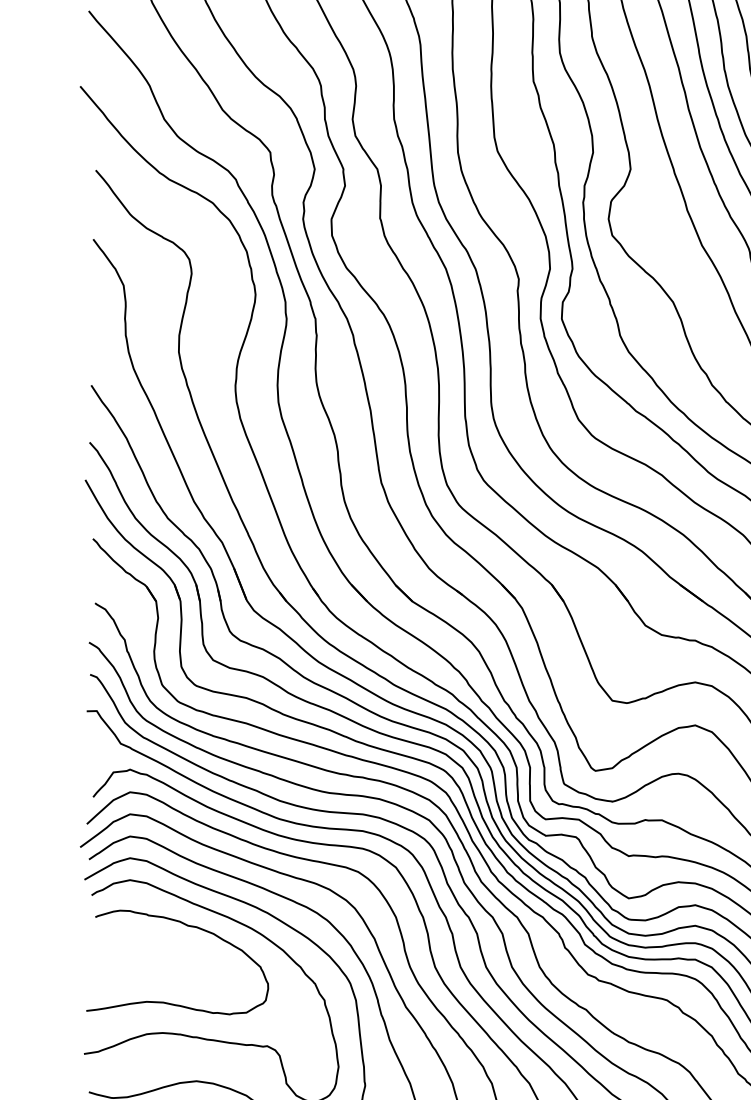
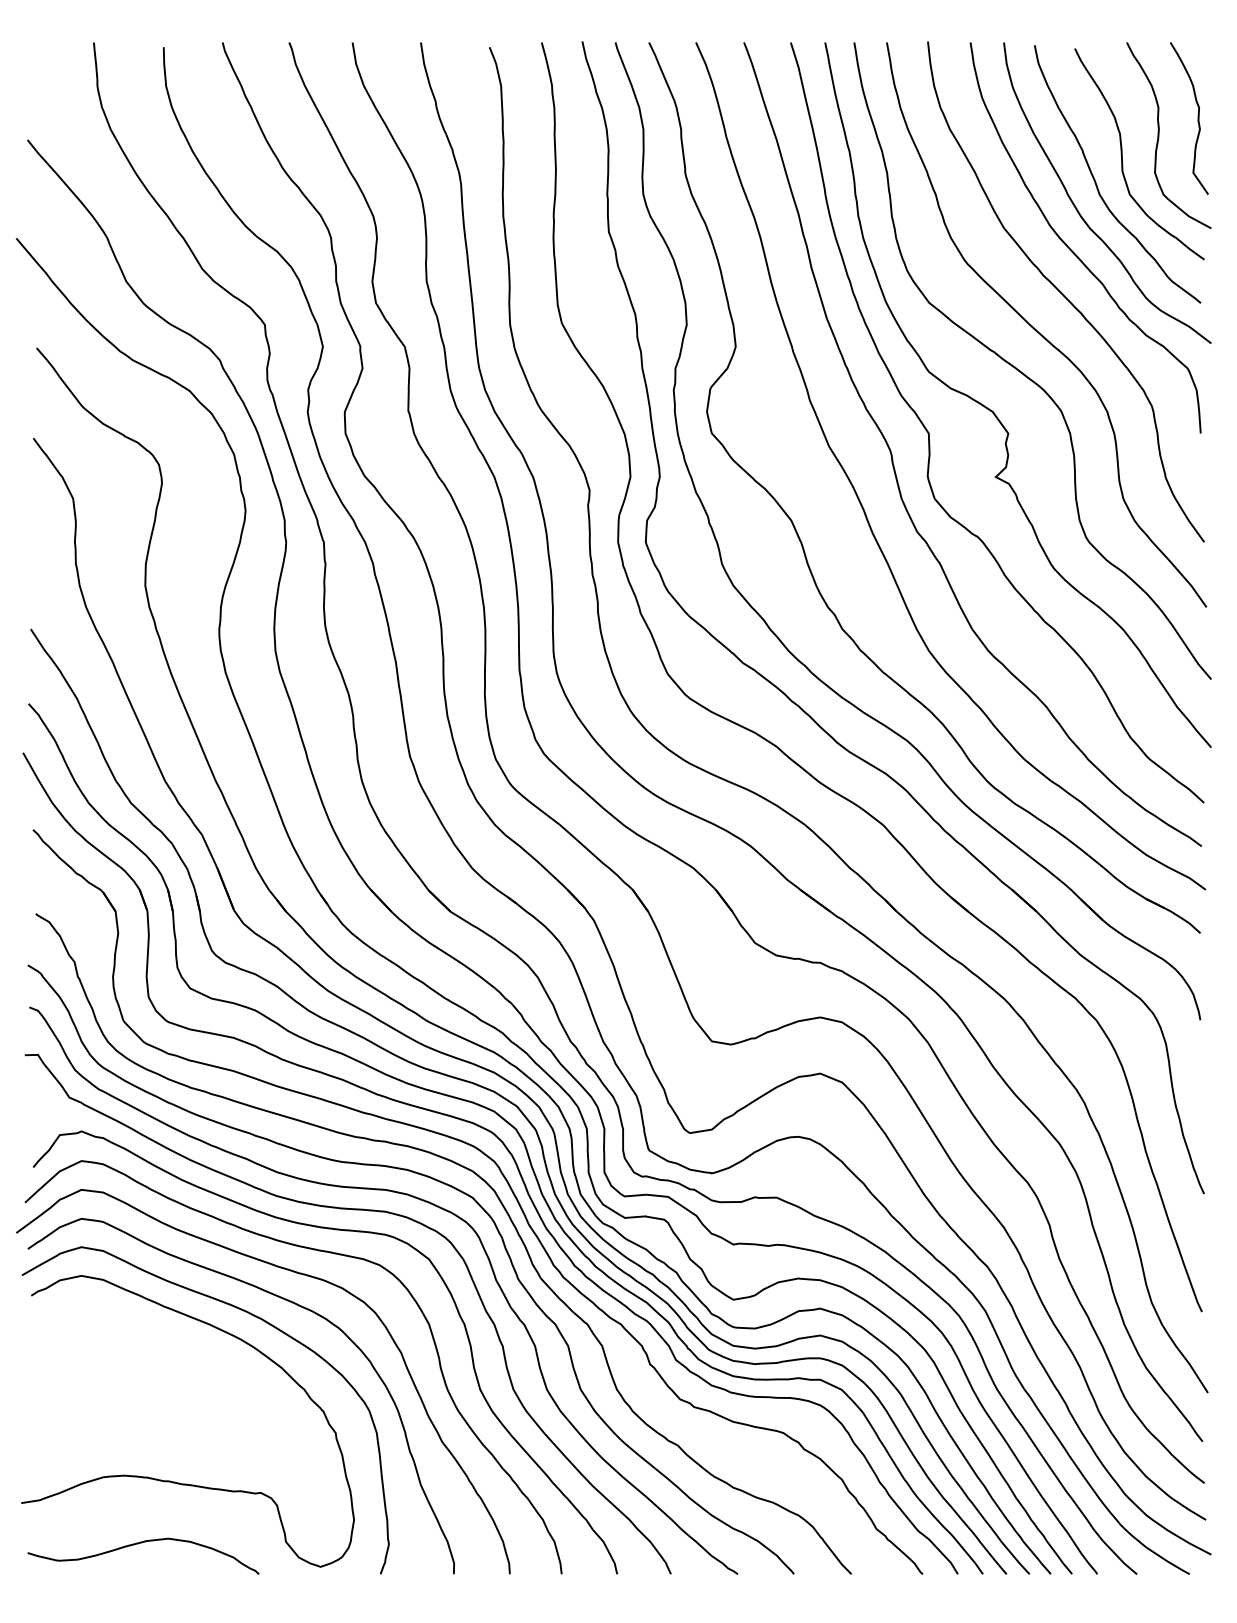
curve: (187, 926) -> (156, 1336), removed

